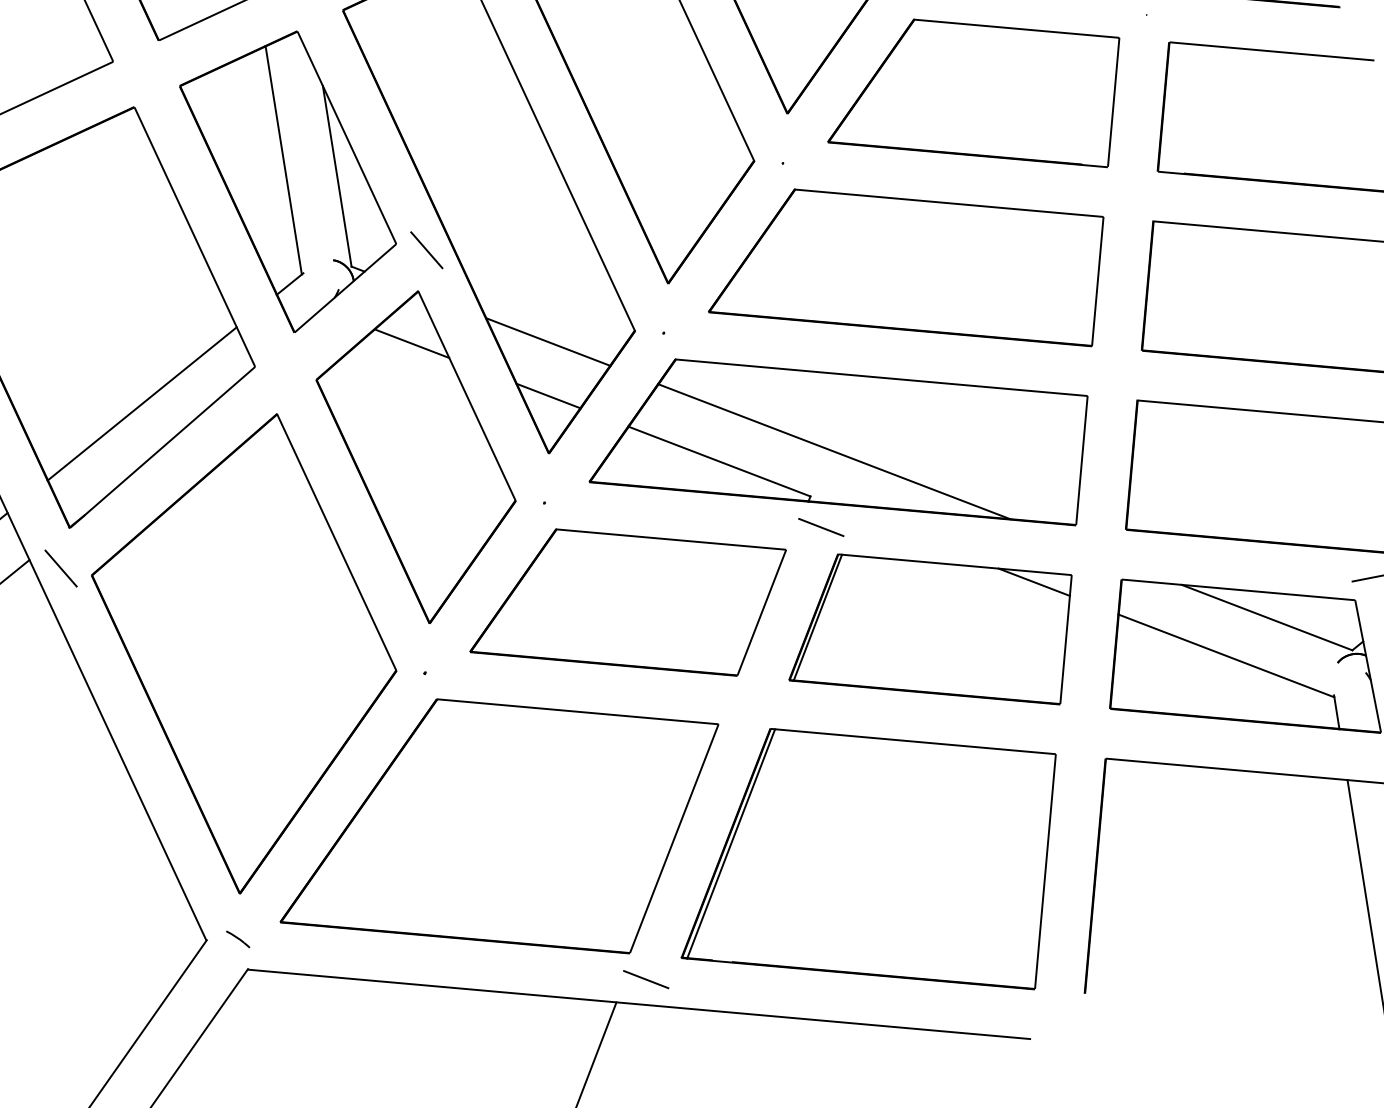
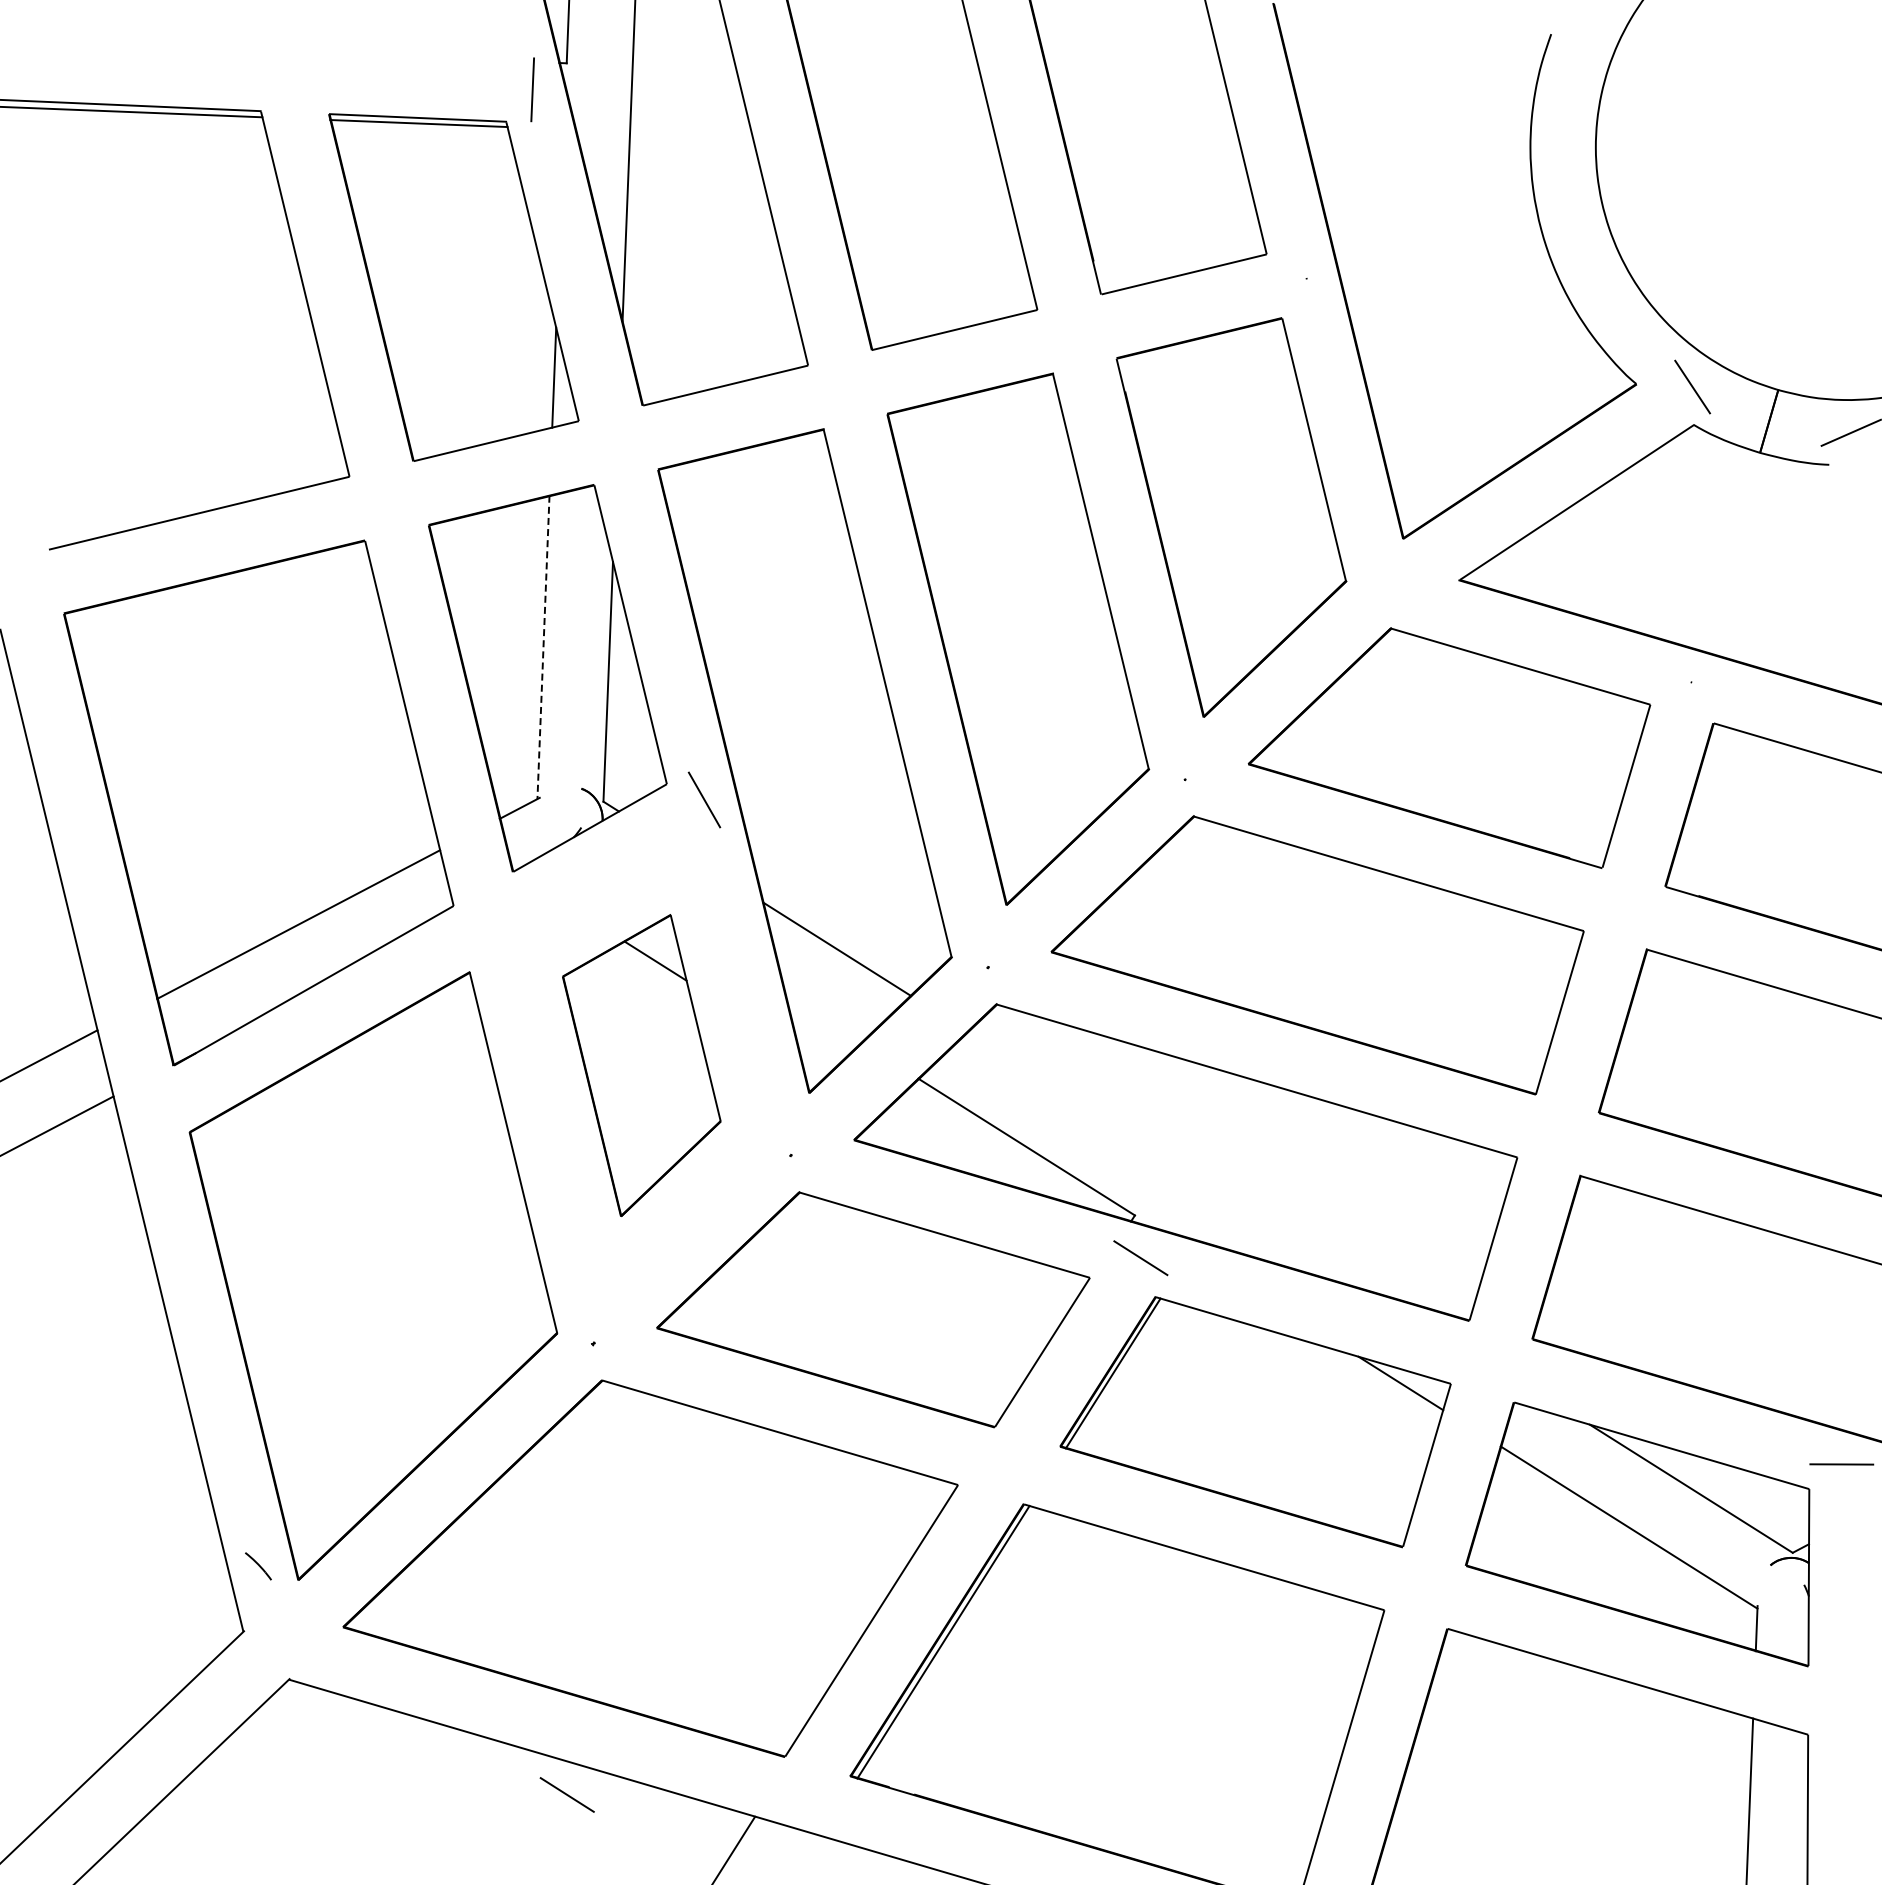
line: (283, 160) -> (543, 647), solid -> dashed
line: (548, 396) -> (823, 1019), removed
line: (833, 451) -> (1176, 1163), removed
part: (419, 458) -> (641, 1065), size x0.7
line: (60, 568) -> (151, 1115), removed
part: (238, 939) -> (258, 1566), moved
line: (645, 979) -> (566, 1794), moved

